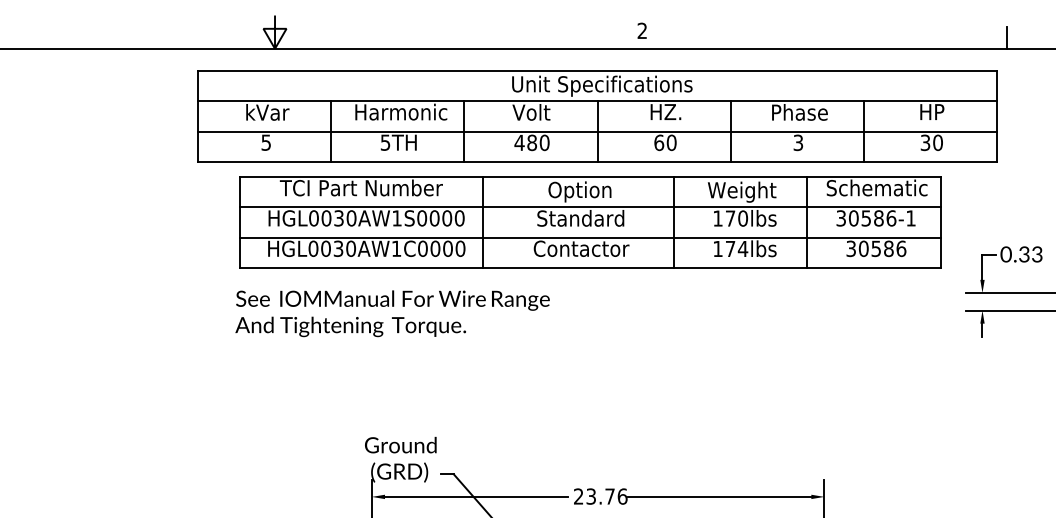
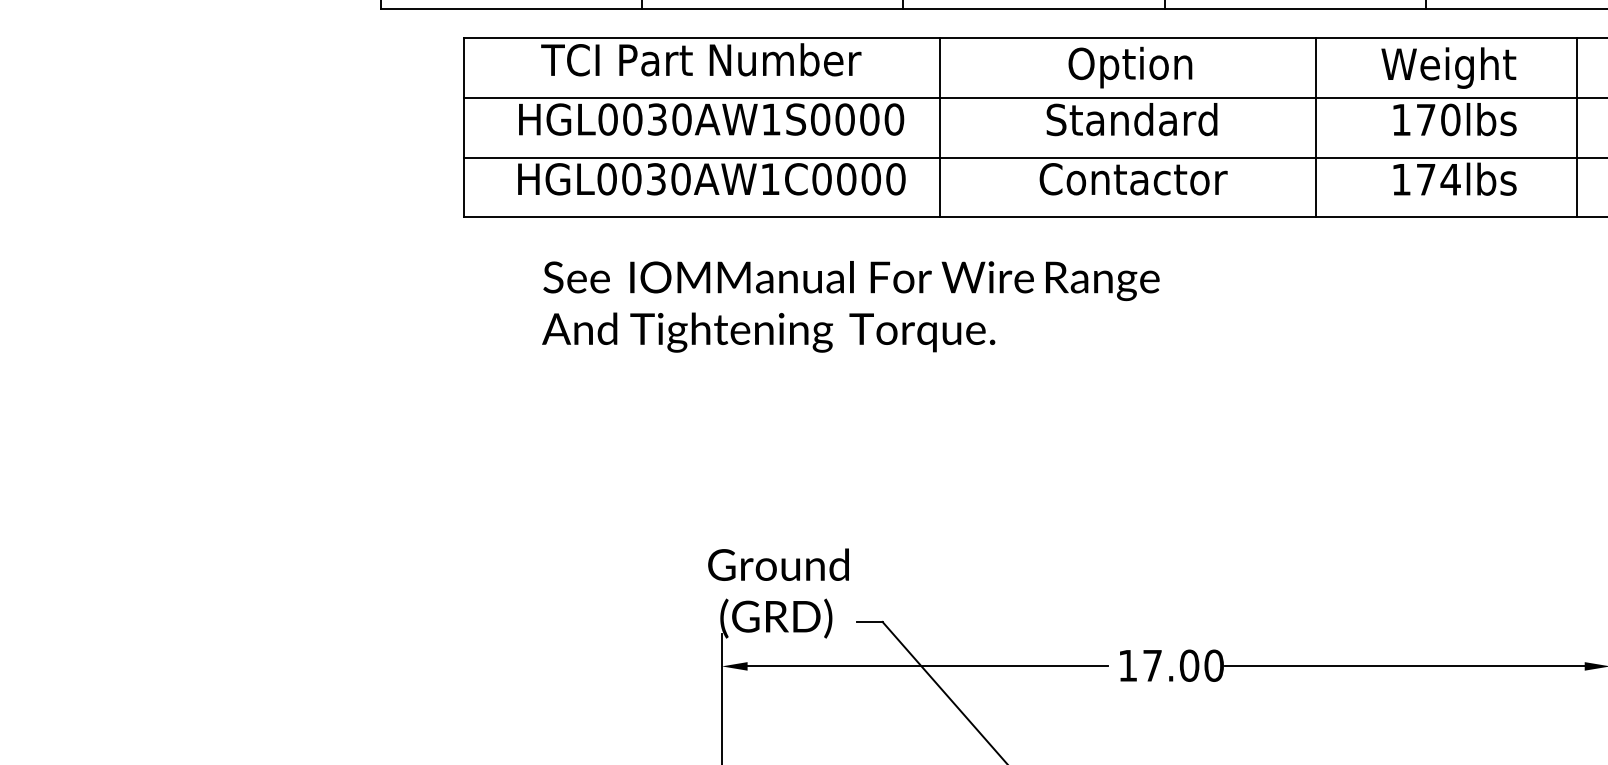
text: (392, 313) -> (850, 306), moved
text: (600, 496) -> (1170, 665), 23.76 -> 17.00

